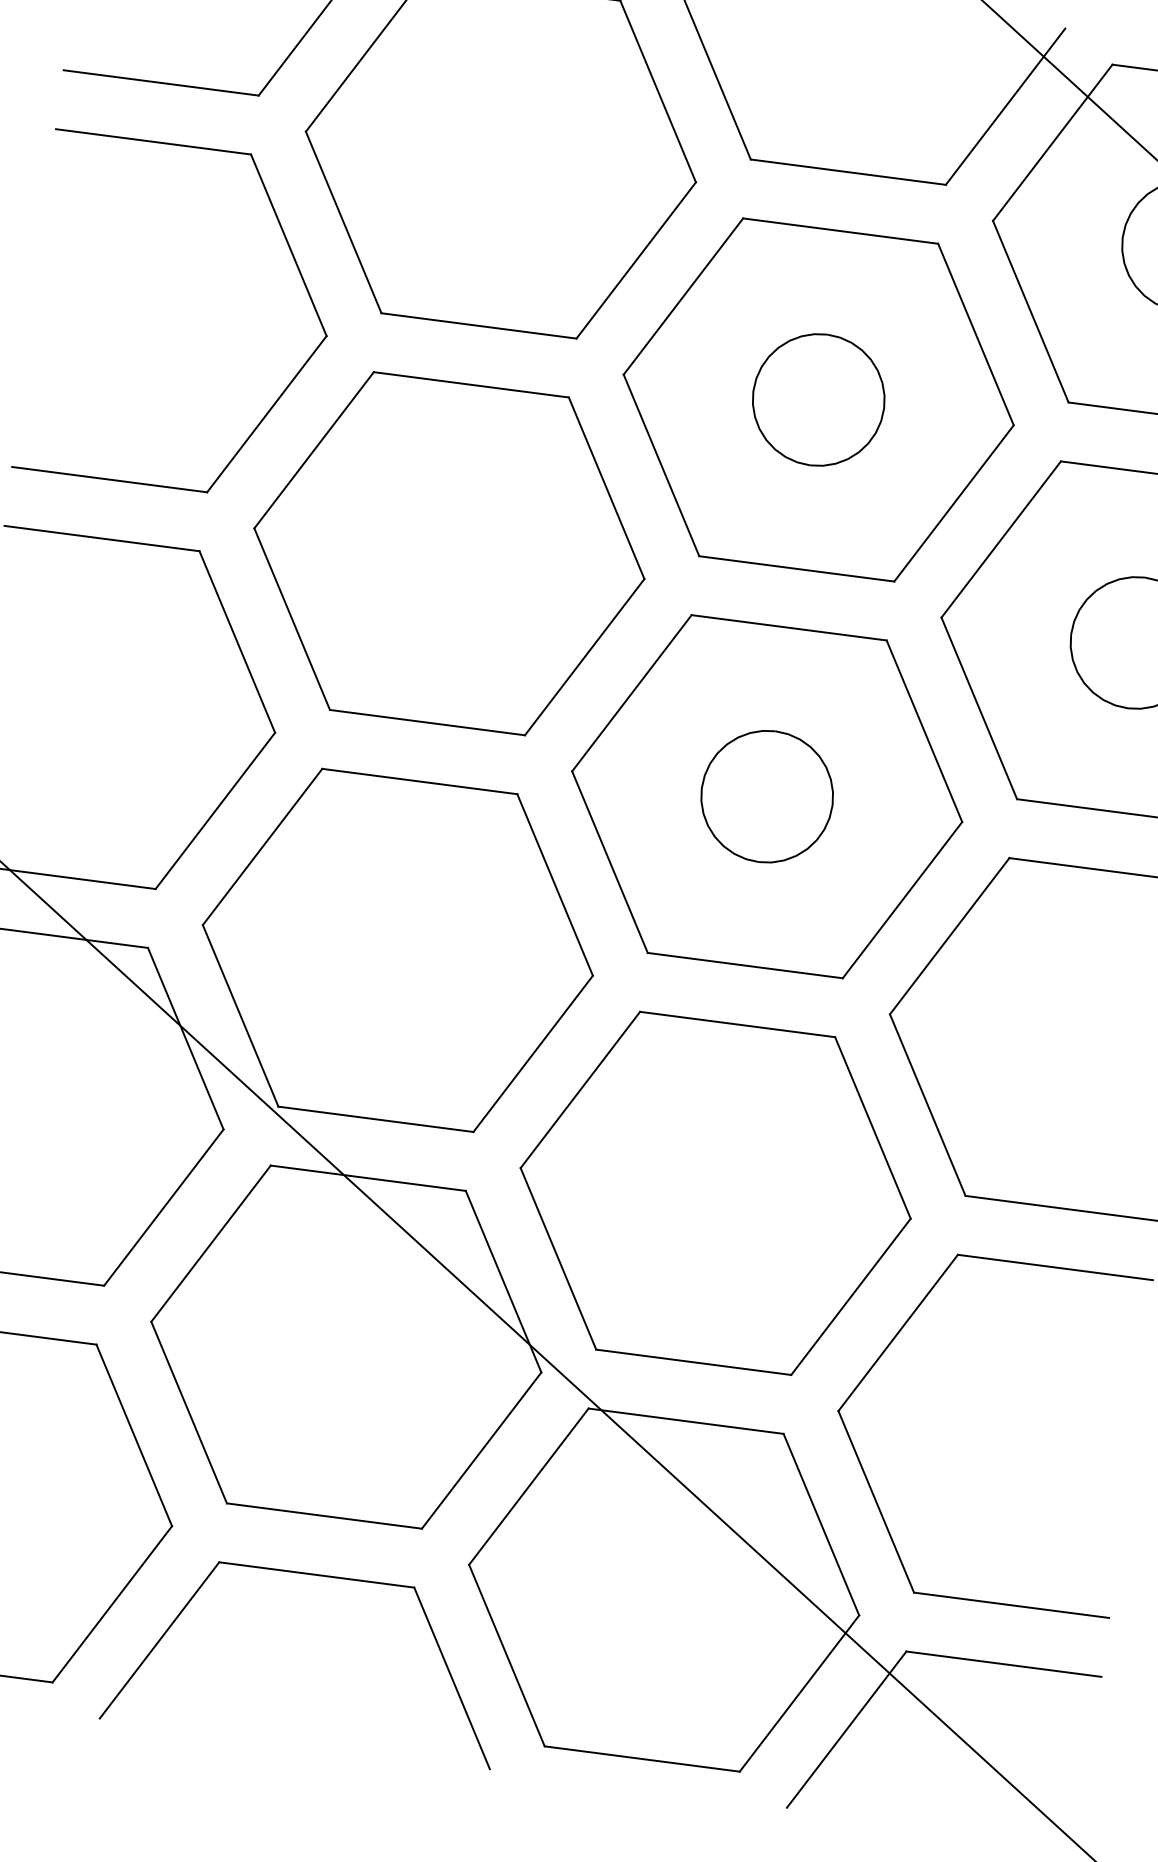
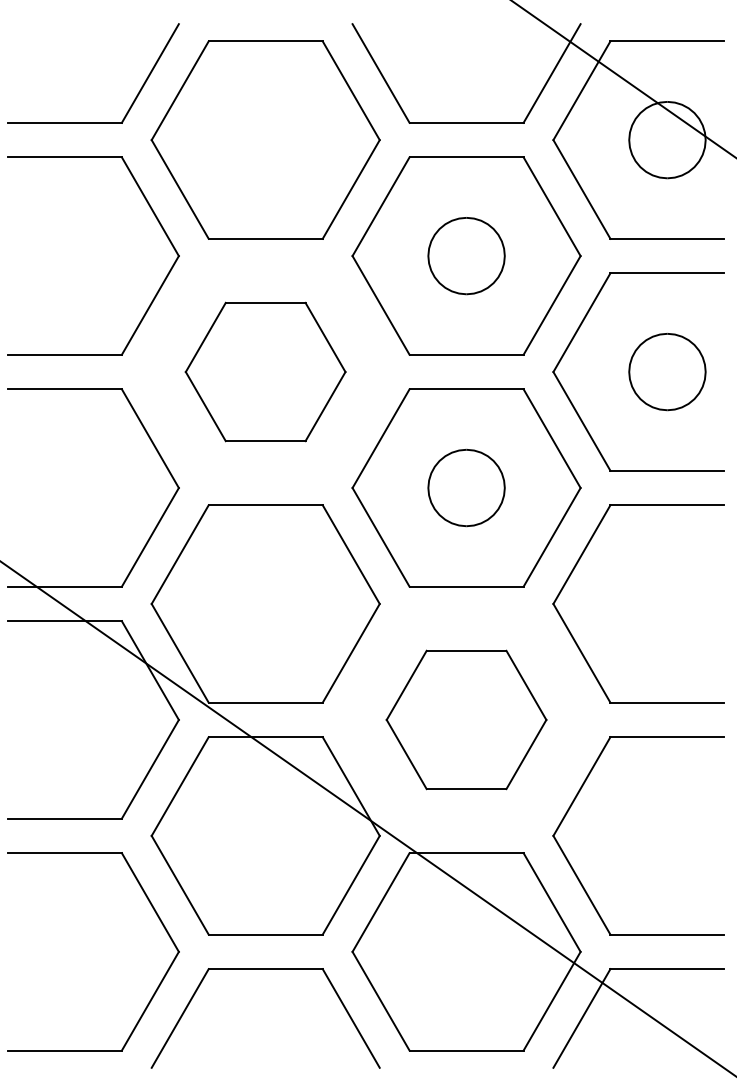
part: (449, 552) -> (265, 371), size x0.7
part: (715, 1192) -> (466, 719), size x0.7

